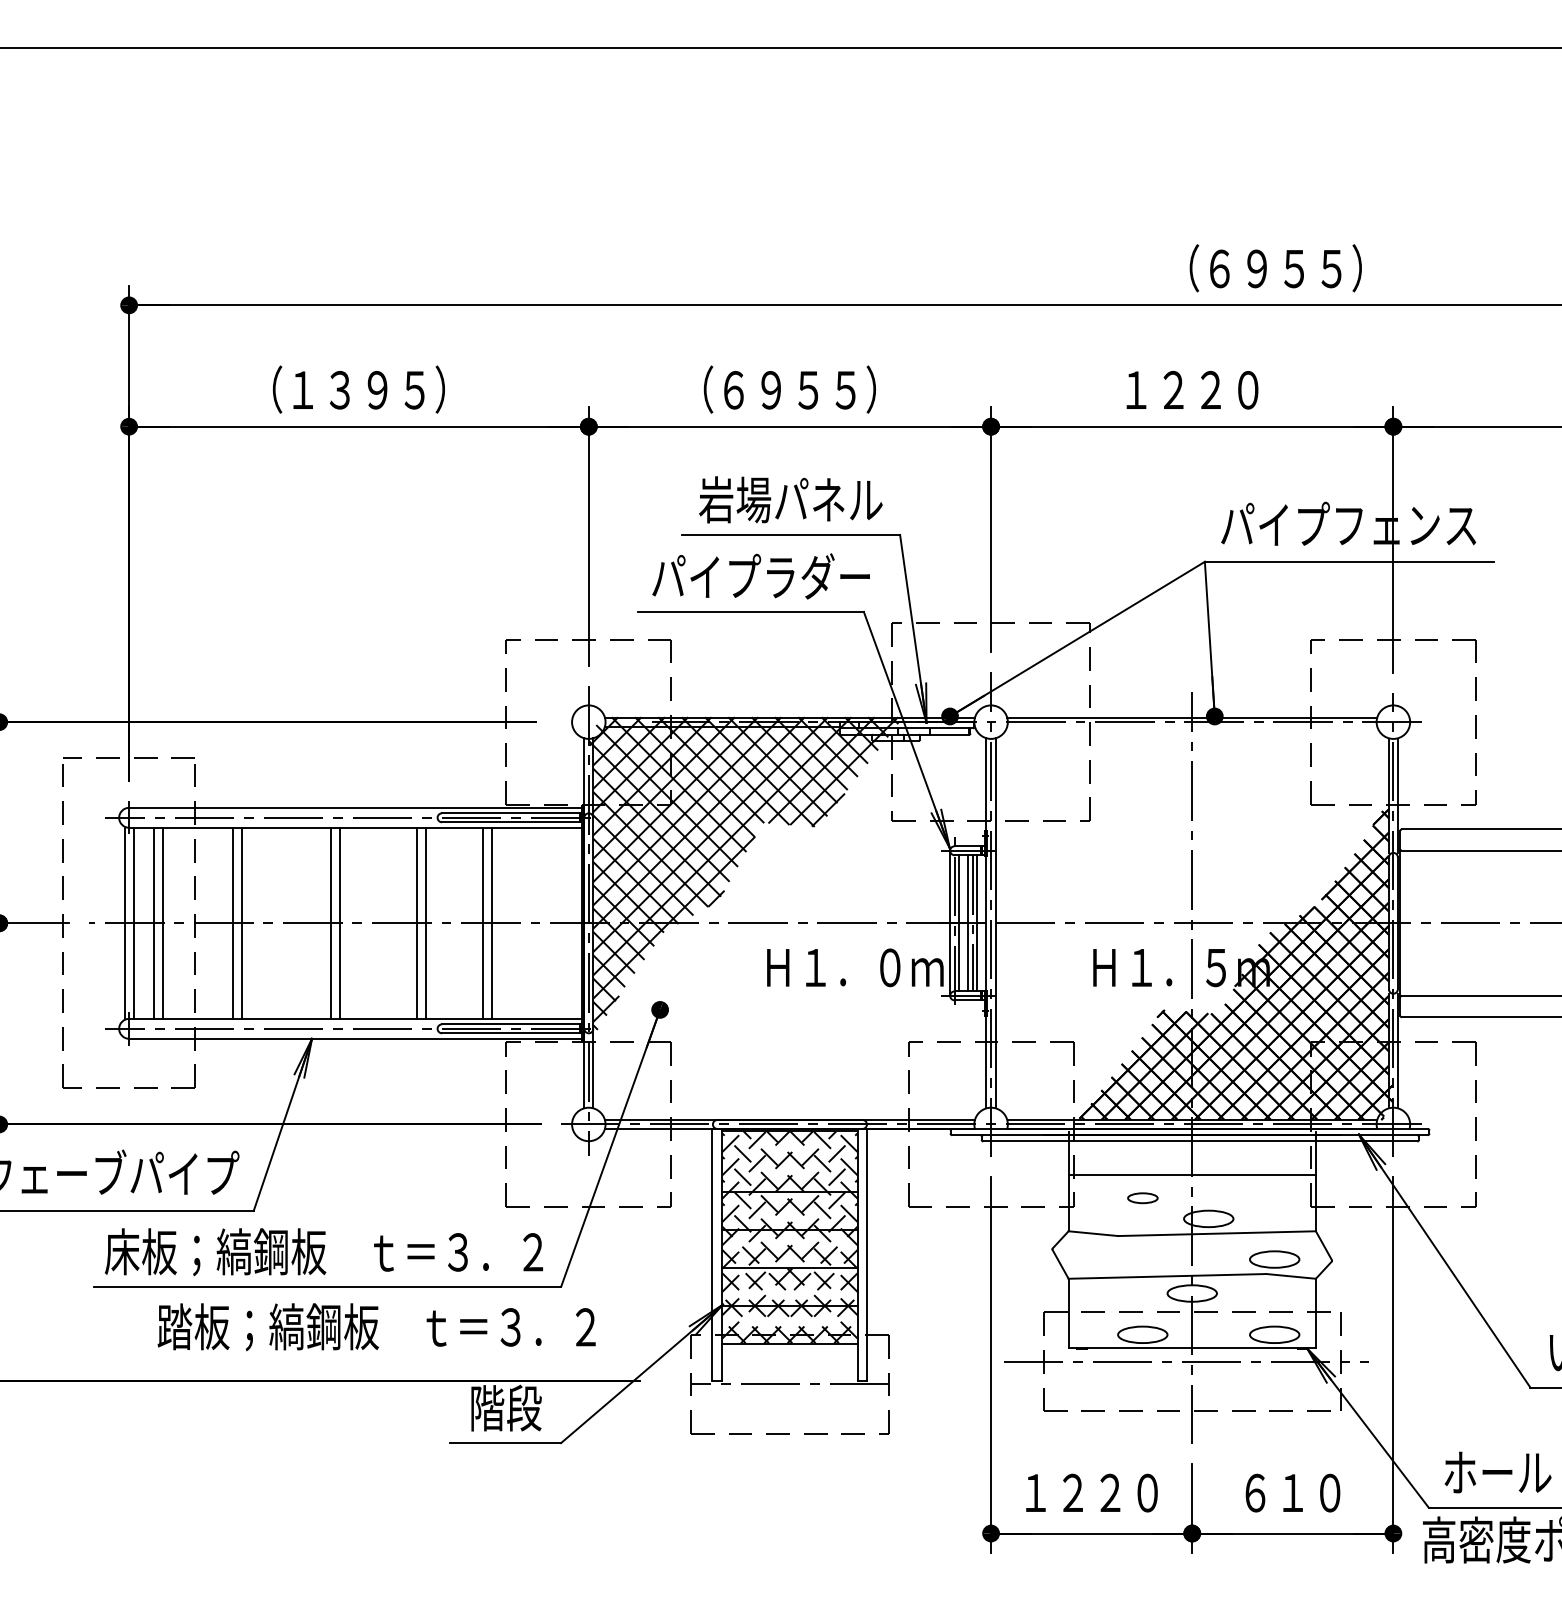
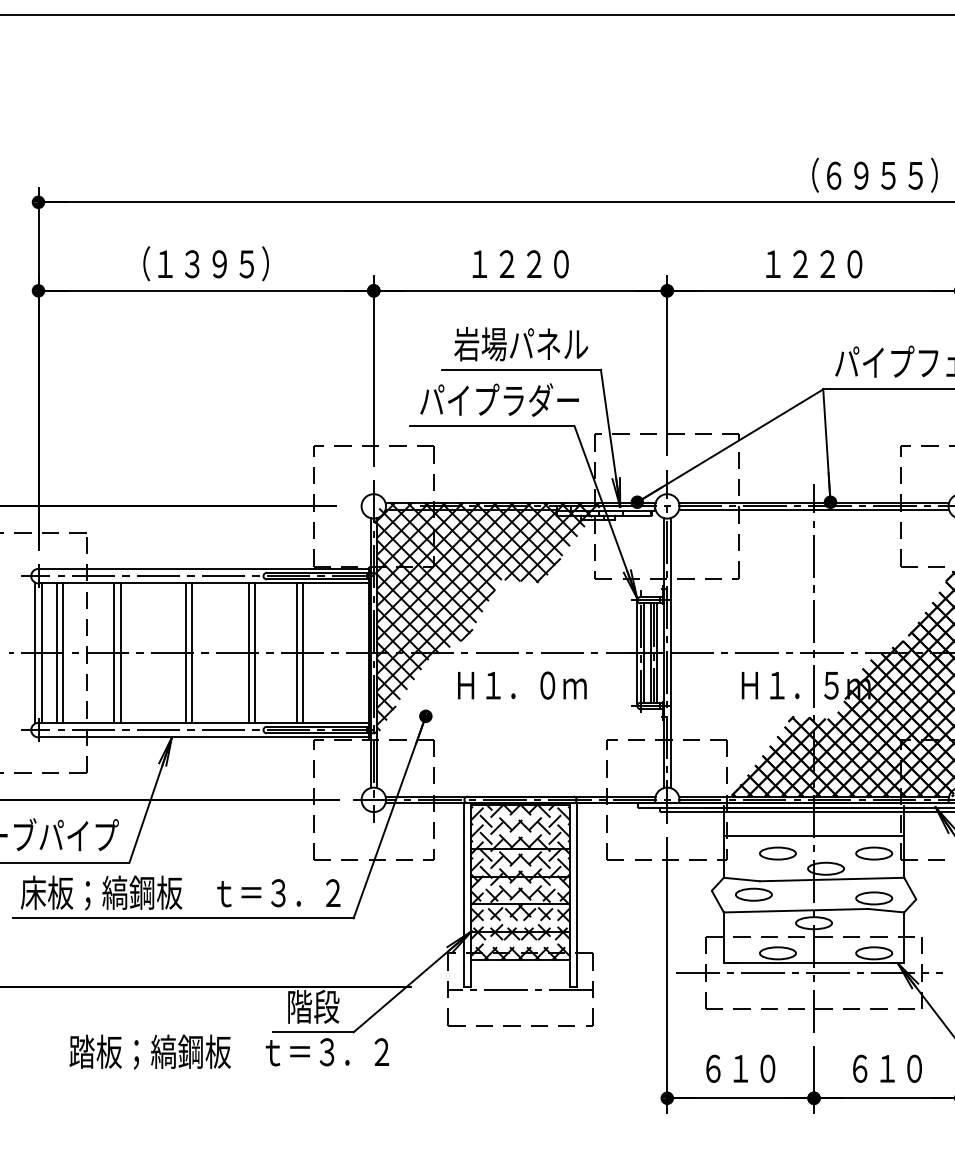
text: (789, 389) -> (520, 263), （６９５５） -> １２２０
line: (1191, 726) -> (813, 509), added
text: (855, 967) -> (522, 685), moved
part: (1142, 1198) -> (777, 853), size x1.67
part: (1274, 1198) -> (874, 853), added
part: (1109, 1254) -> (753, 894), added
text: (376, 1327) -> (229, 1052), moved
text: (1091, 1492) -> (740, 1068), １２２０ -> ６１０

